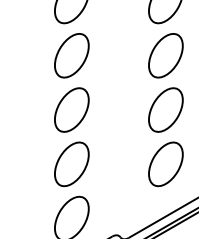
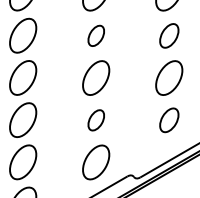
part: (72, 55) -> (96, 35), size x0.6
part: (166, 55) -> (169, 35), size x0.7
part: (72, 164) -> (96, 120), size x0.6
part: (166, 164) -> (169, 120), size x0.7

